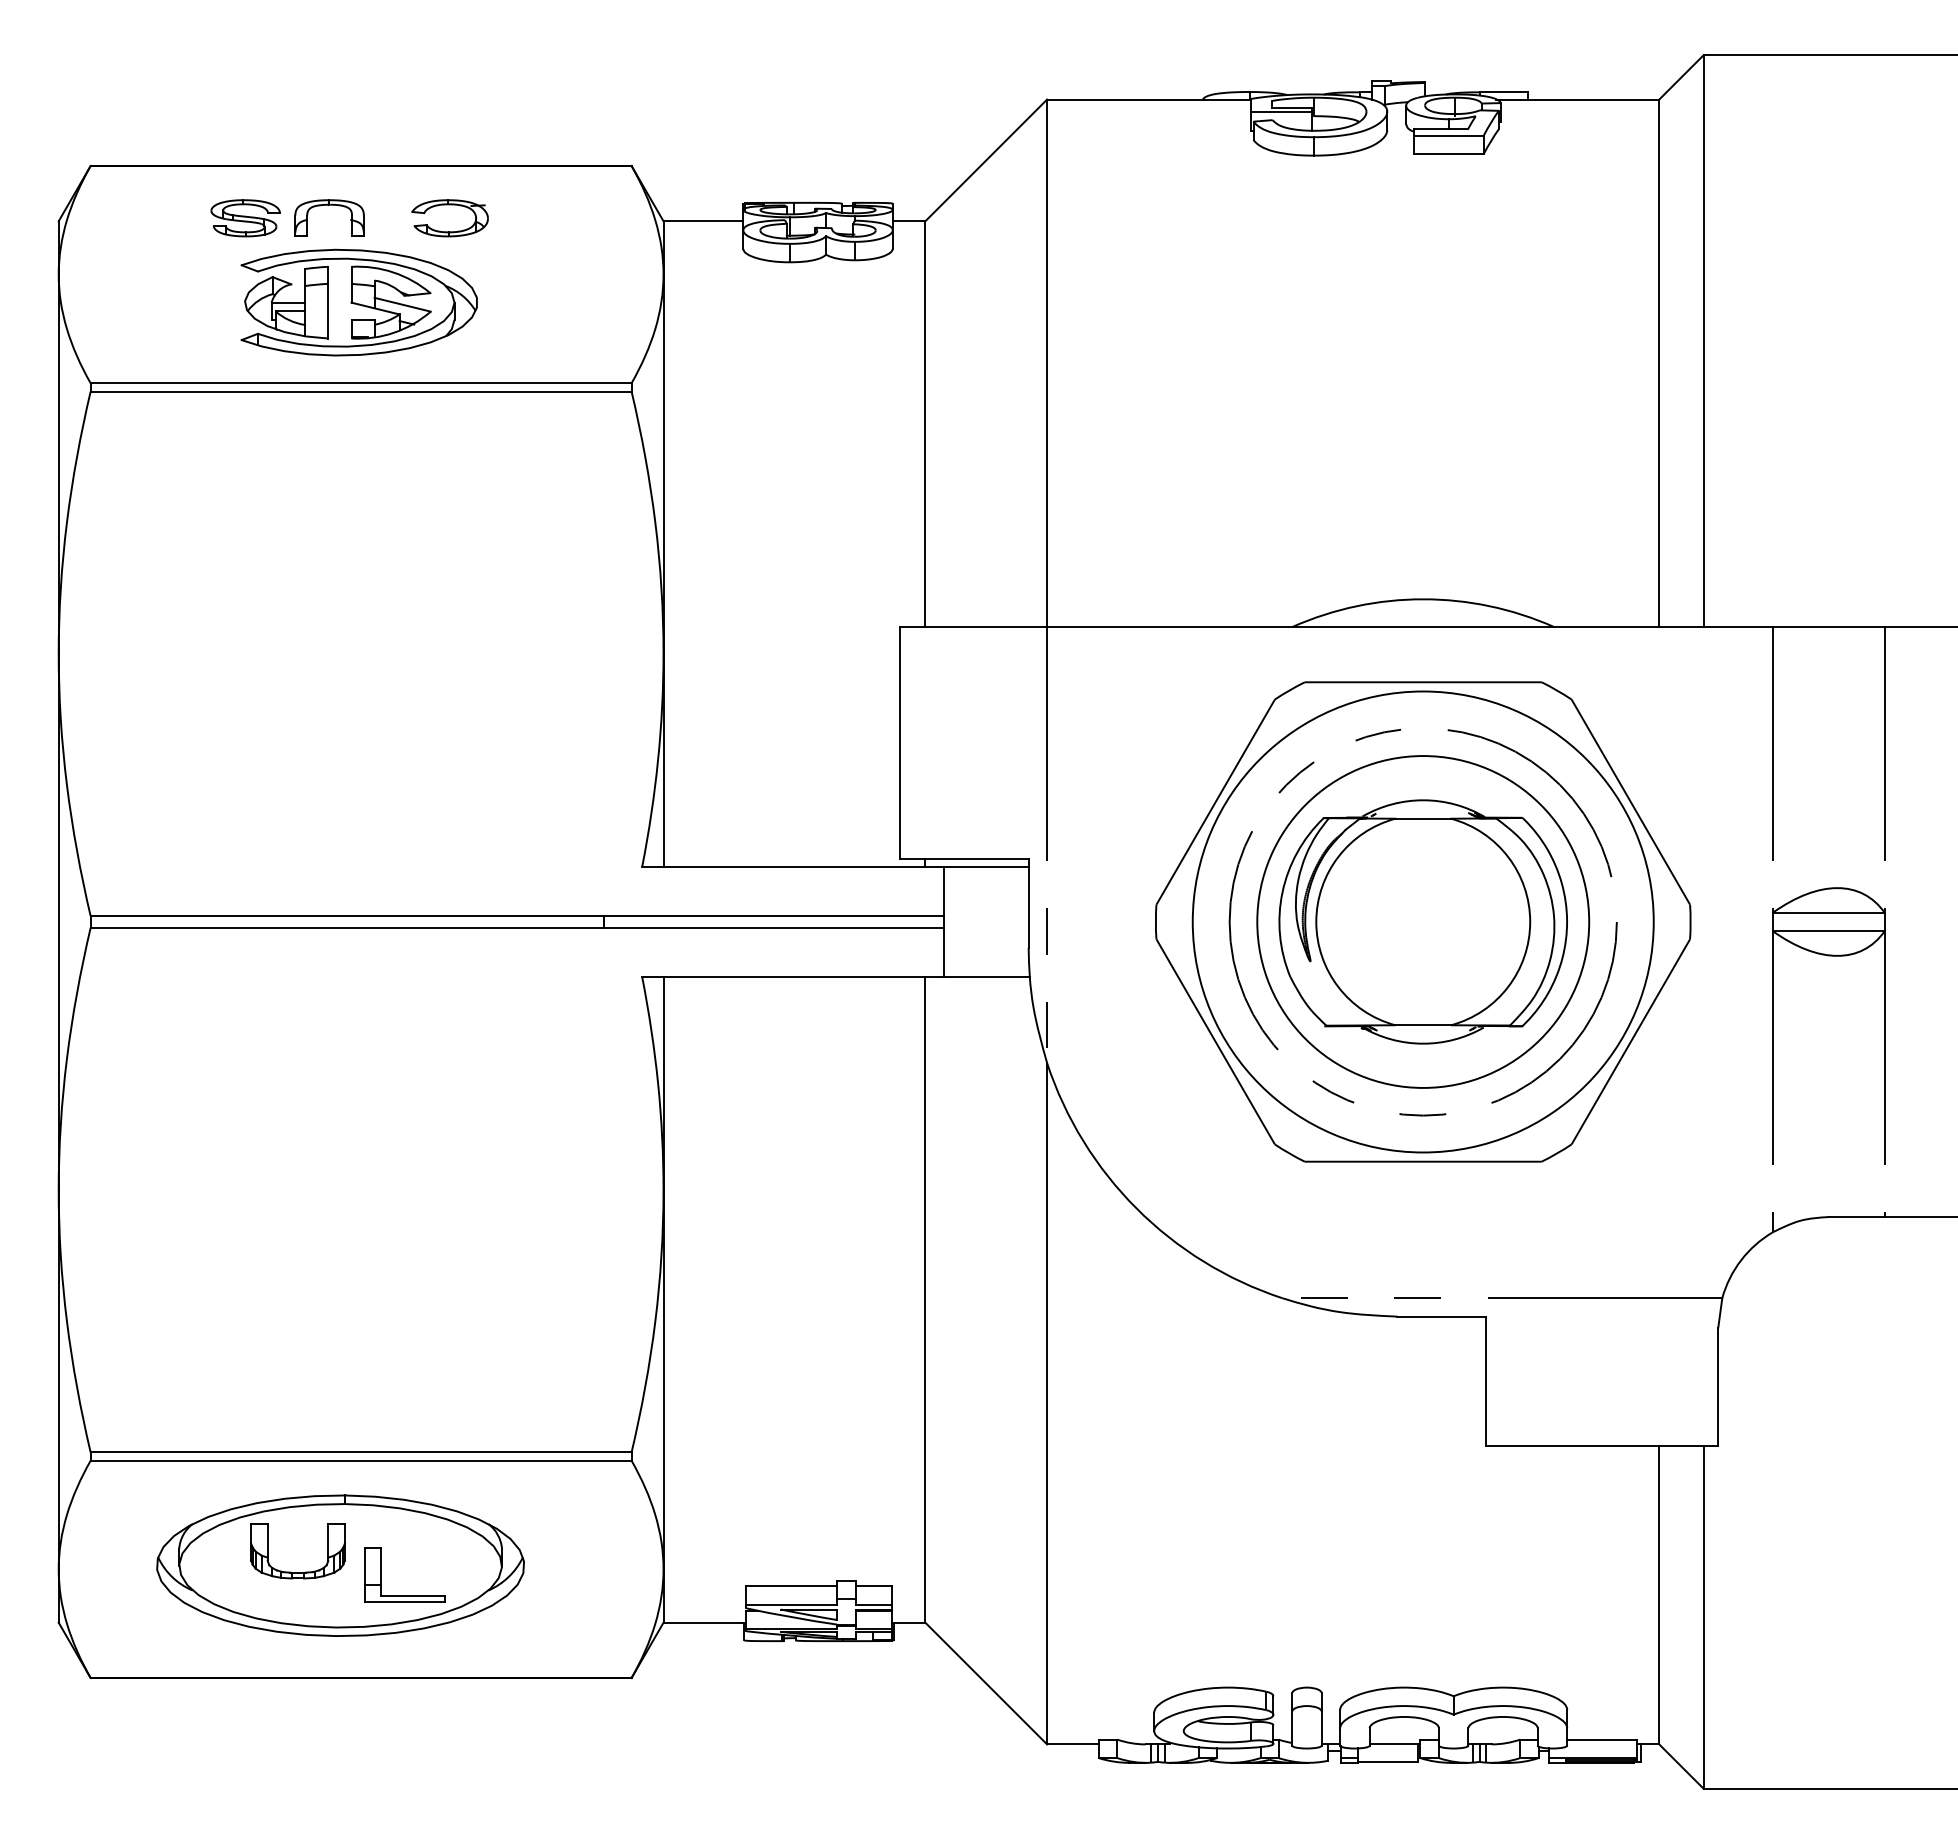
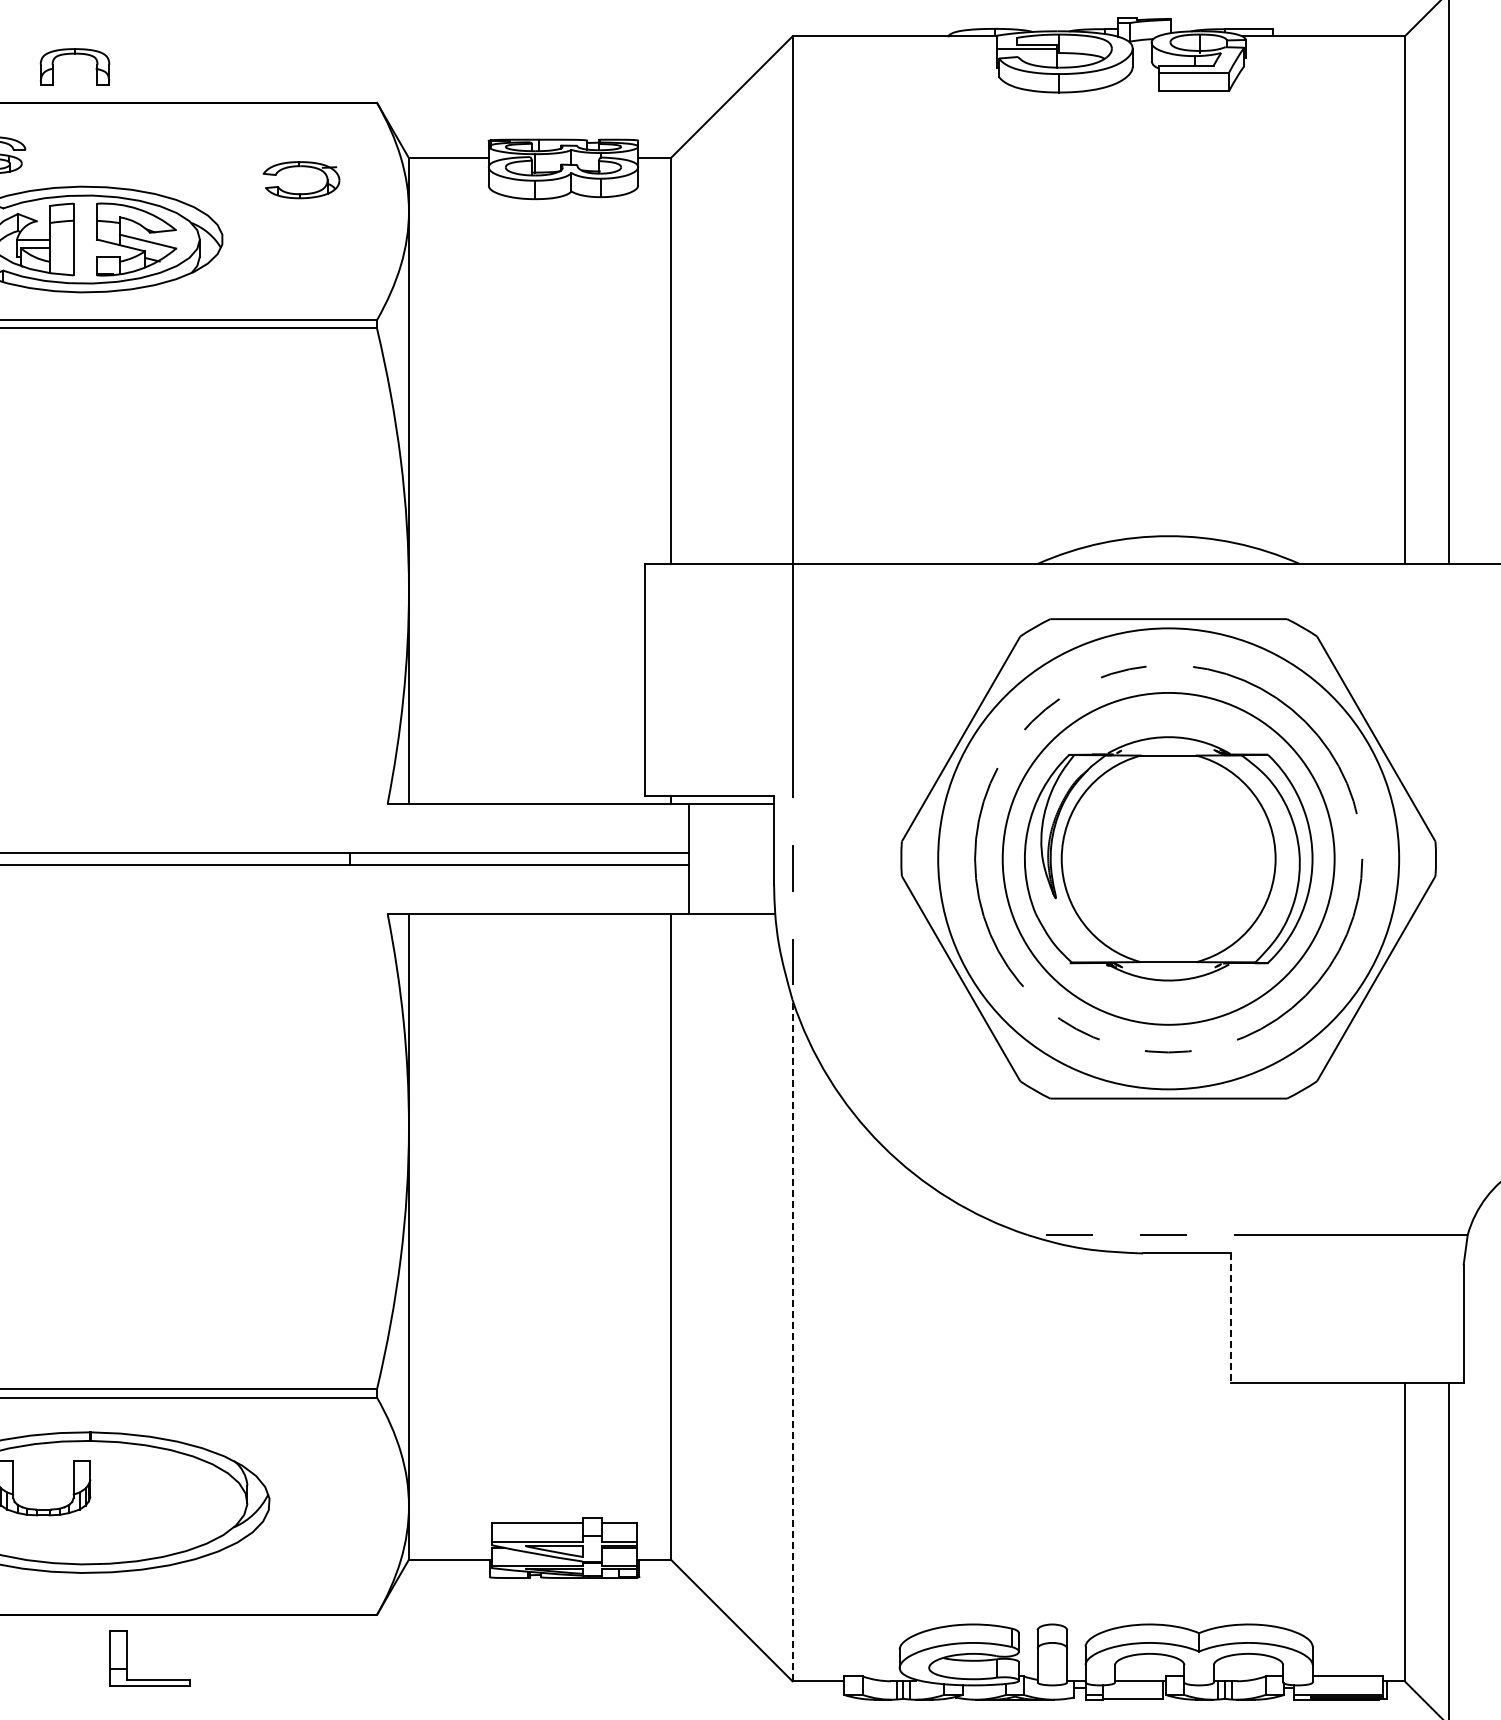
part: (329, 205) -> (74, 54), moved
part: (449, 205) -> (300, 167), moved
line: (1485, 1381) -> (1230, 1318), solid -> dashed
line: (1047, 1403) -> (792, 1340), solid -> dashed
part: (404, 1595) -> (149, 1679), moved

